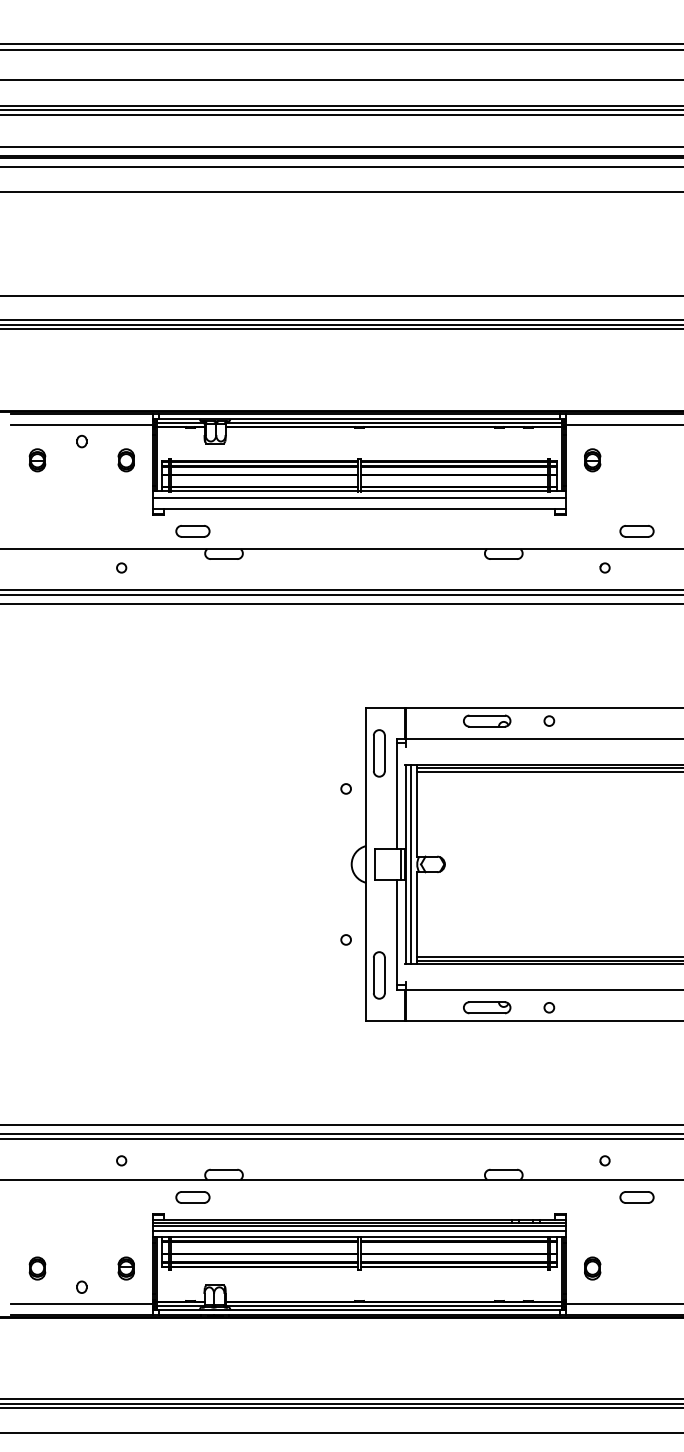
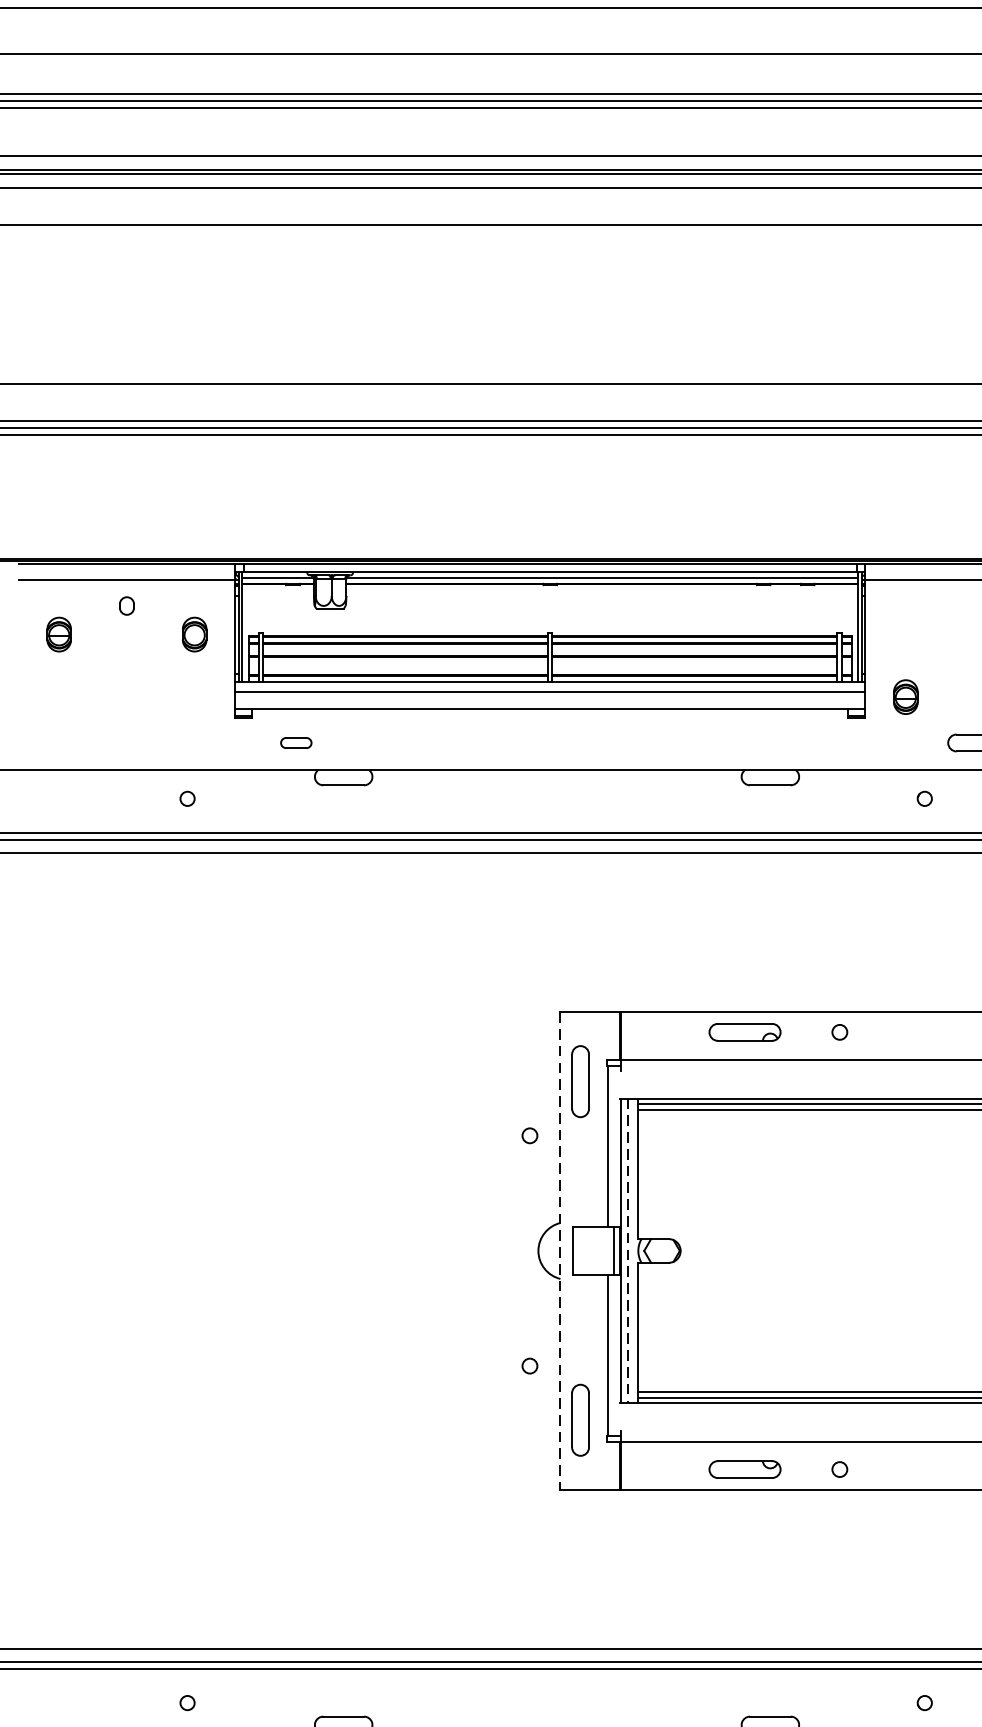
part: (592, 460) -> (905, 697), moved
part: (192, 531) -> (295, 743), size x0.6
line: (366, 864) -> (560, 1251), solid -> dashed
line: (410, 864) -> (628, 1251), solid -> dashed

